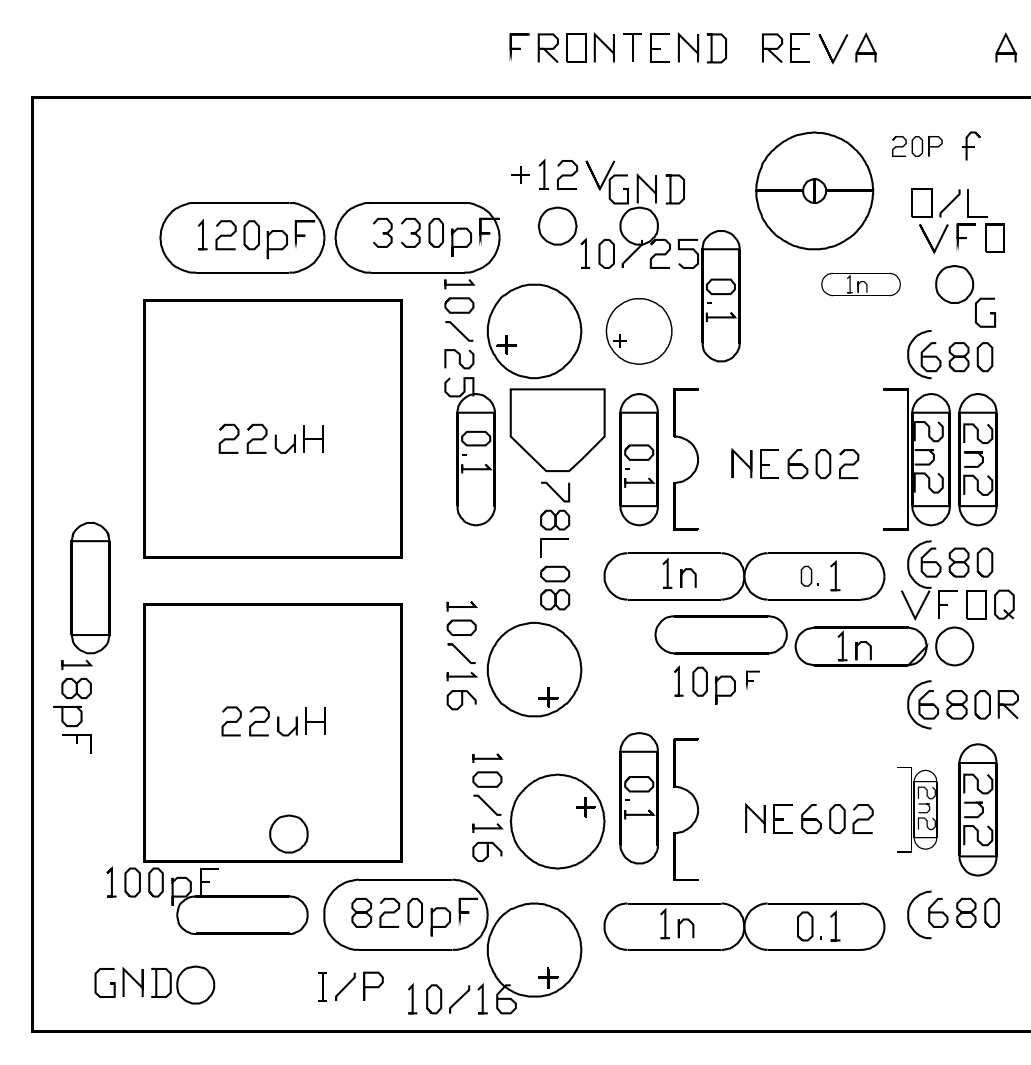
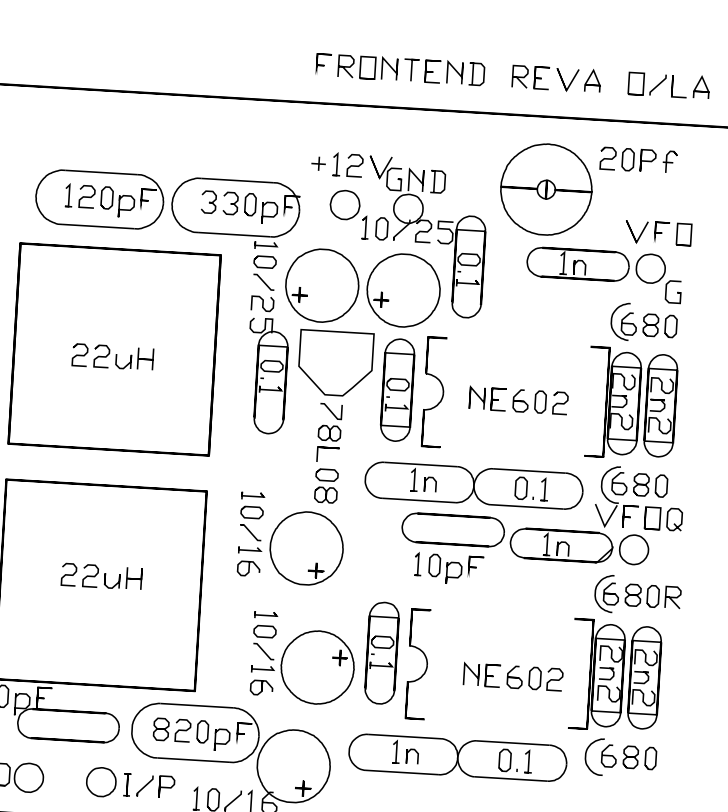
part: (917, 146) -> (628, 159), size x1.43
part: (949, 202) -> (657, 84), moved
part: (860, 284) -> (577, 264), size x1.67
part: (638, 331) -> (403, 290), size x1.43
part: (809, 576) -> (524, 488), size x1.43
part: (752, 680) -> (475, 566), size x1.43
part: (916, 809) -> (596, 674), size x1.67
part: (288, 833) -> (101, 781), moved

